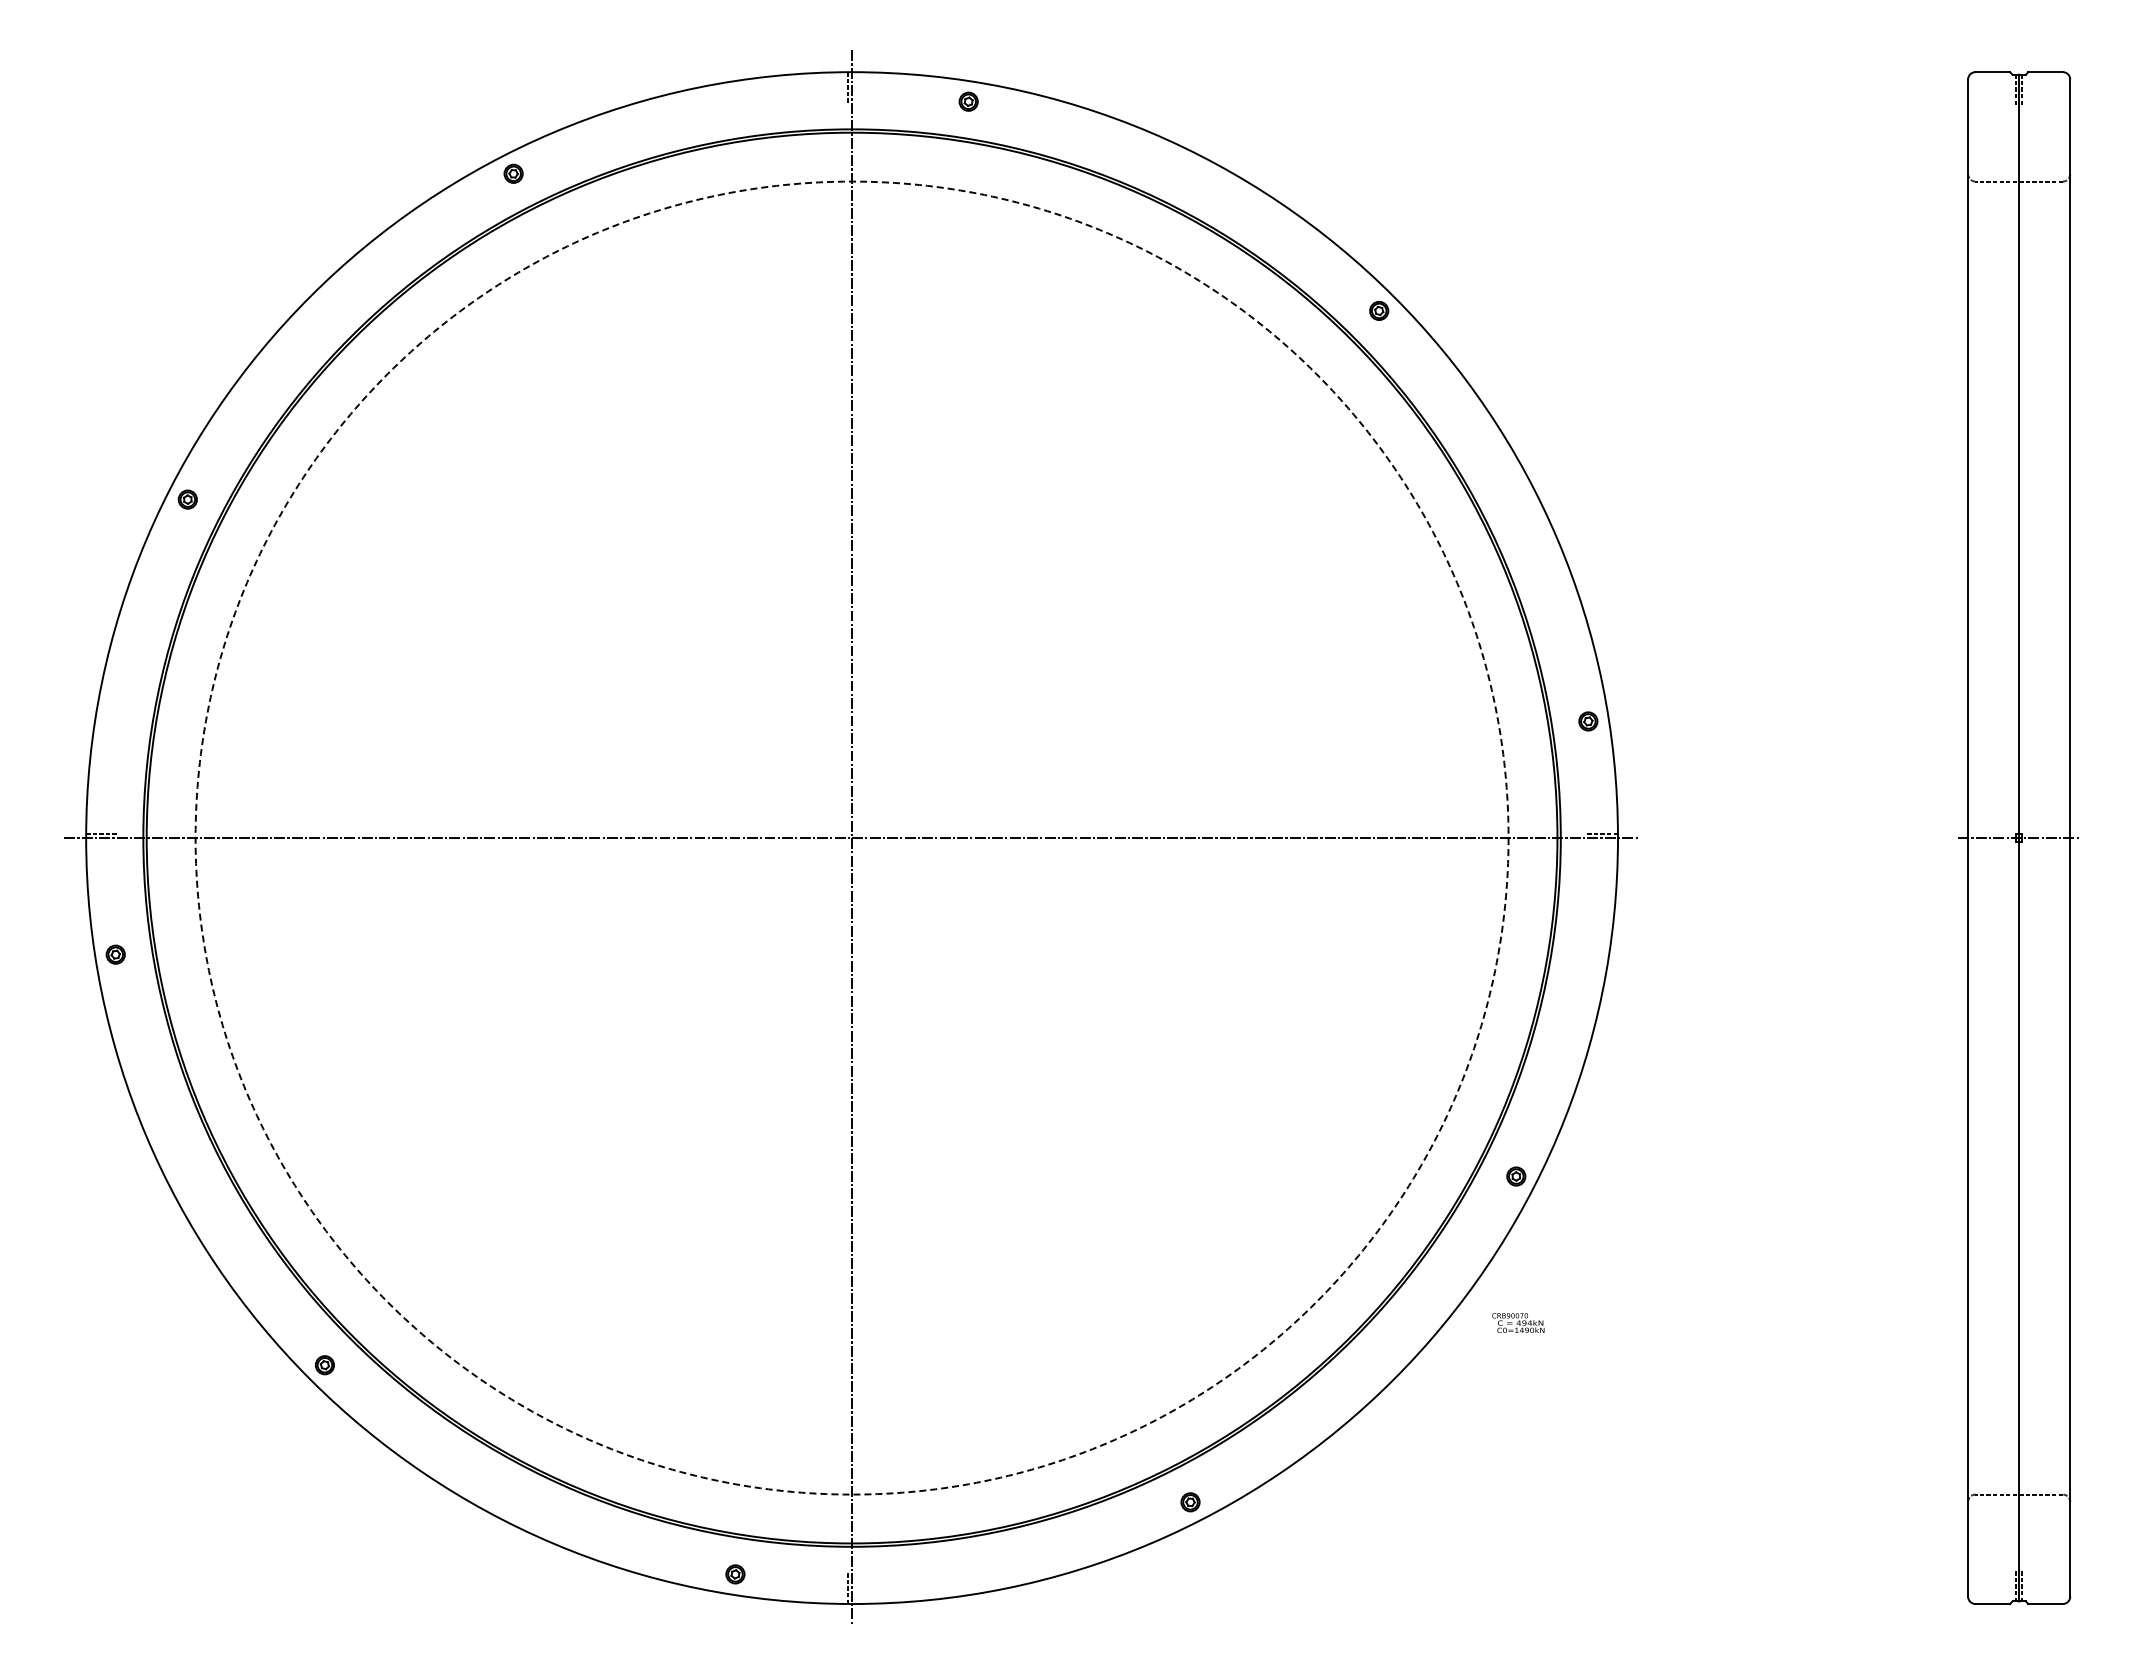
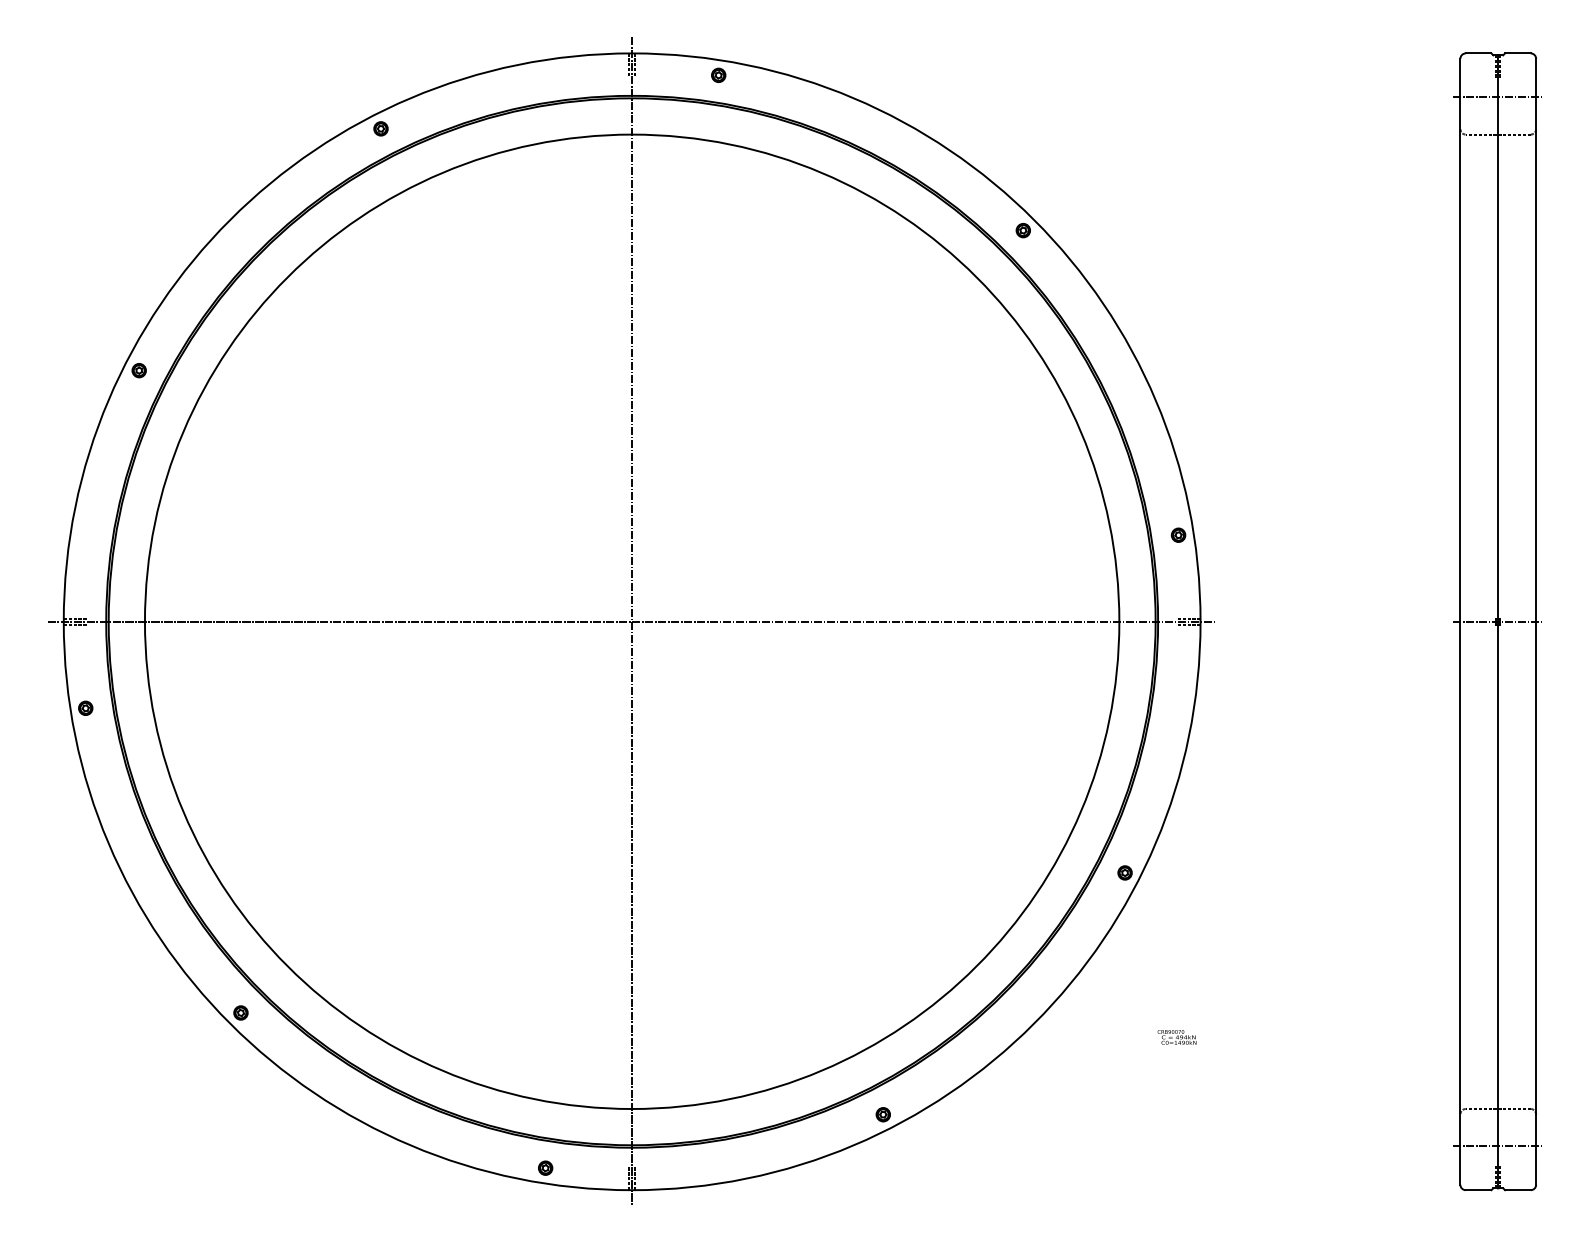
line: (856, 88) -> (635, 65), added
line: (2018, 131) -> (1497, 97), added
circle: (851, 837) -> (631, 621), dashed -> solid
line: (102, 842) -> (75, 625), added
line: (1601, 842) -> (1188, 625), added
text: (1518, 1322) -> (1177, 1036), moved
line: (2018, 1544) -> (1497, 1146), added
line: (856, 1587) -> (635, 1177), added

